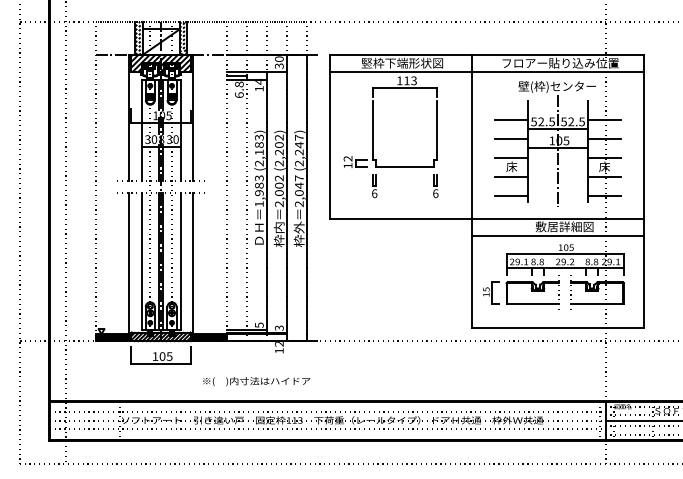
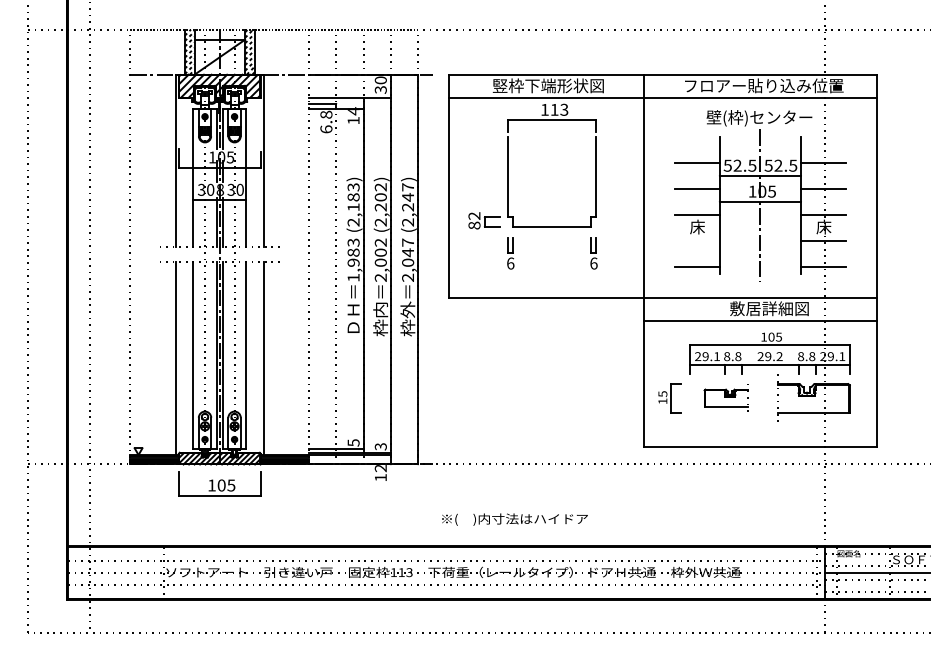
text: (348, 165) -> (474, 225), 12 -> 82
line: (511, 176) -> (696, 240), removed
part: (532, 291) -> (725, 397), size x0.6
text: (256, 381) -> (514, 519), moved

